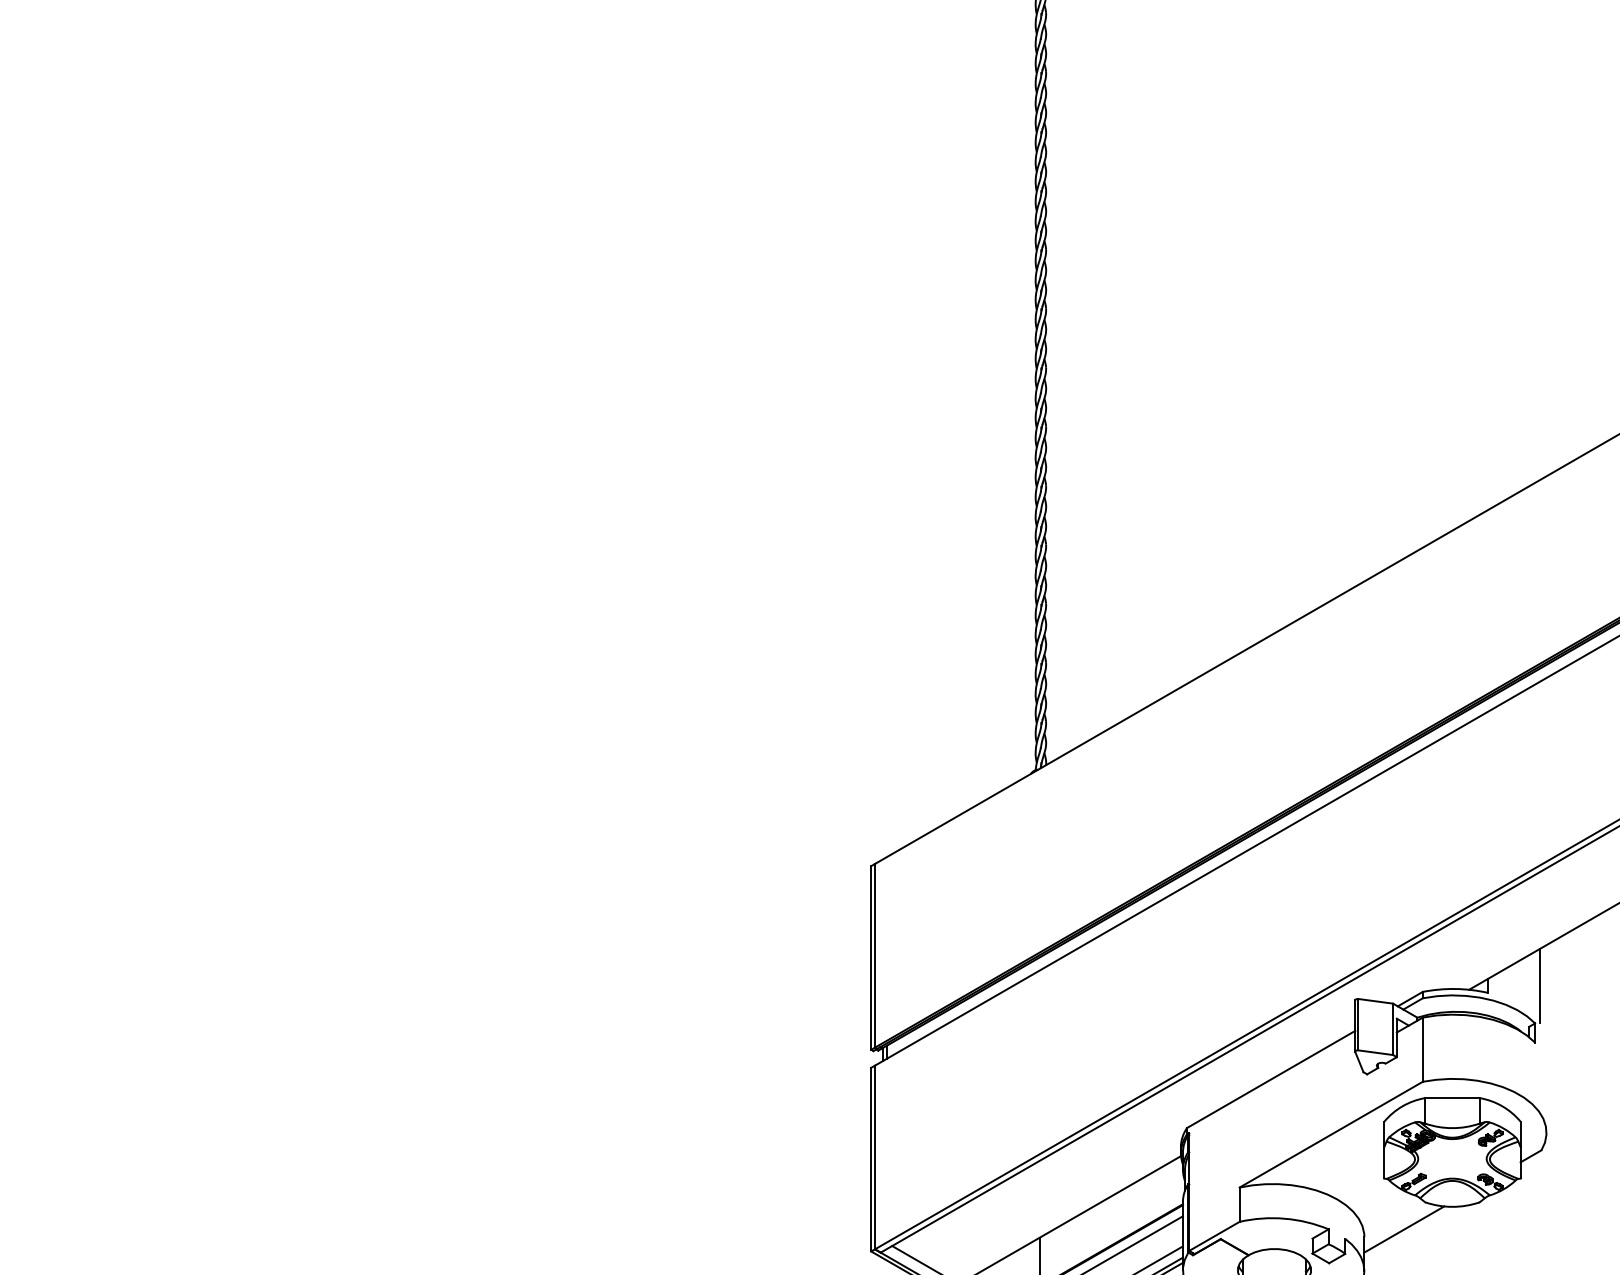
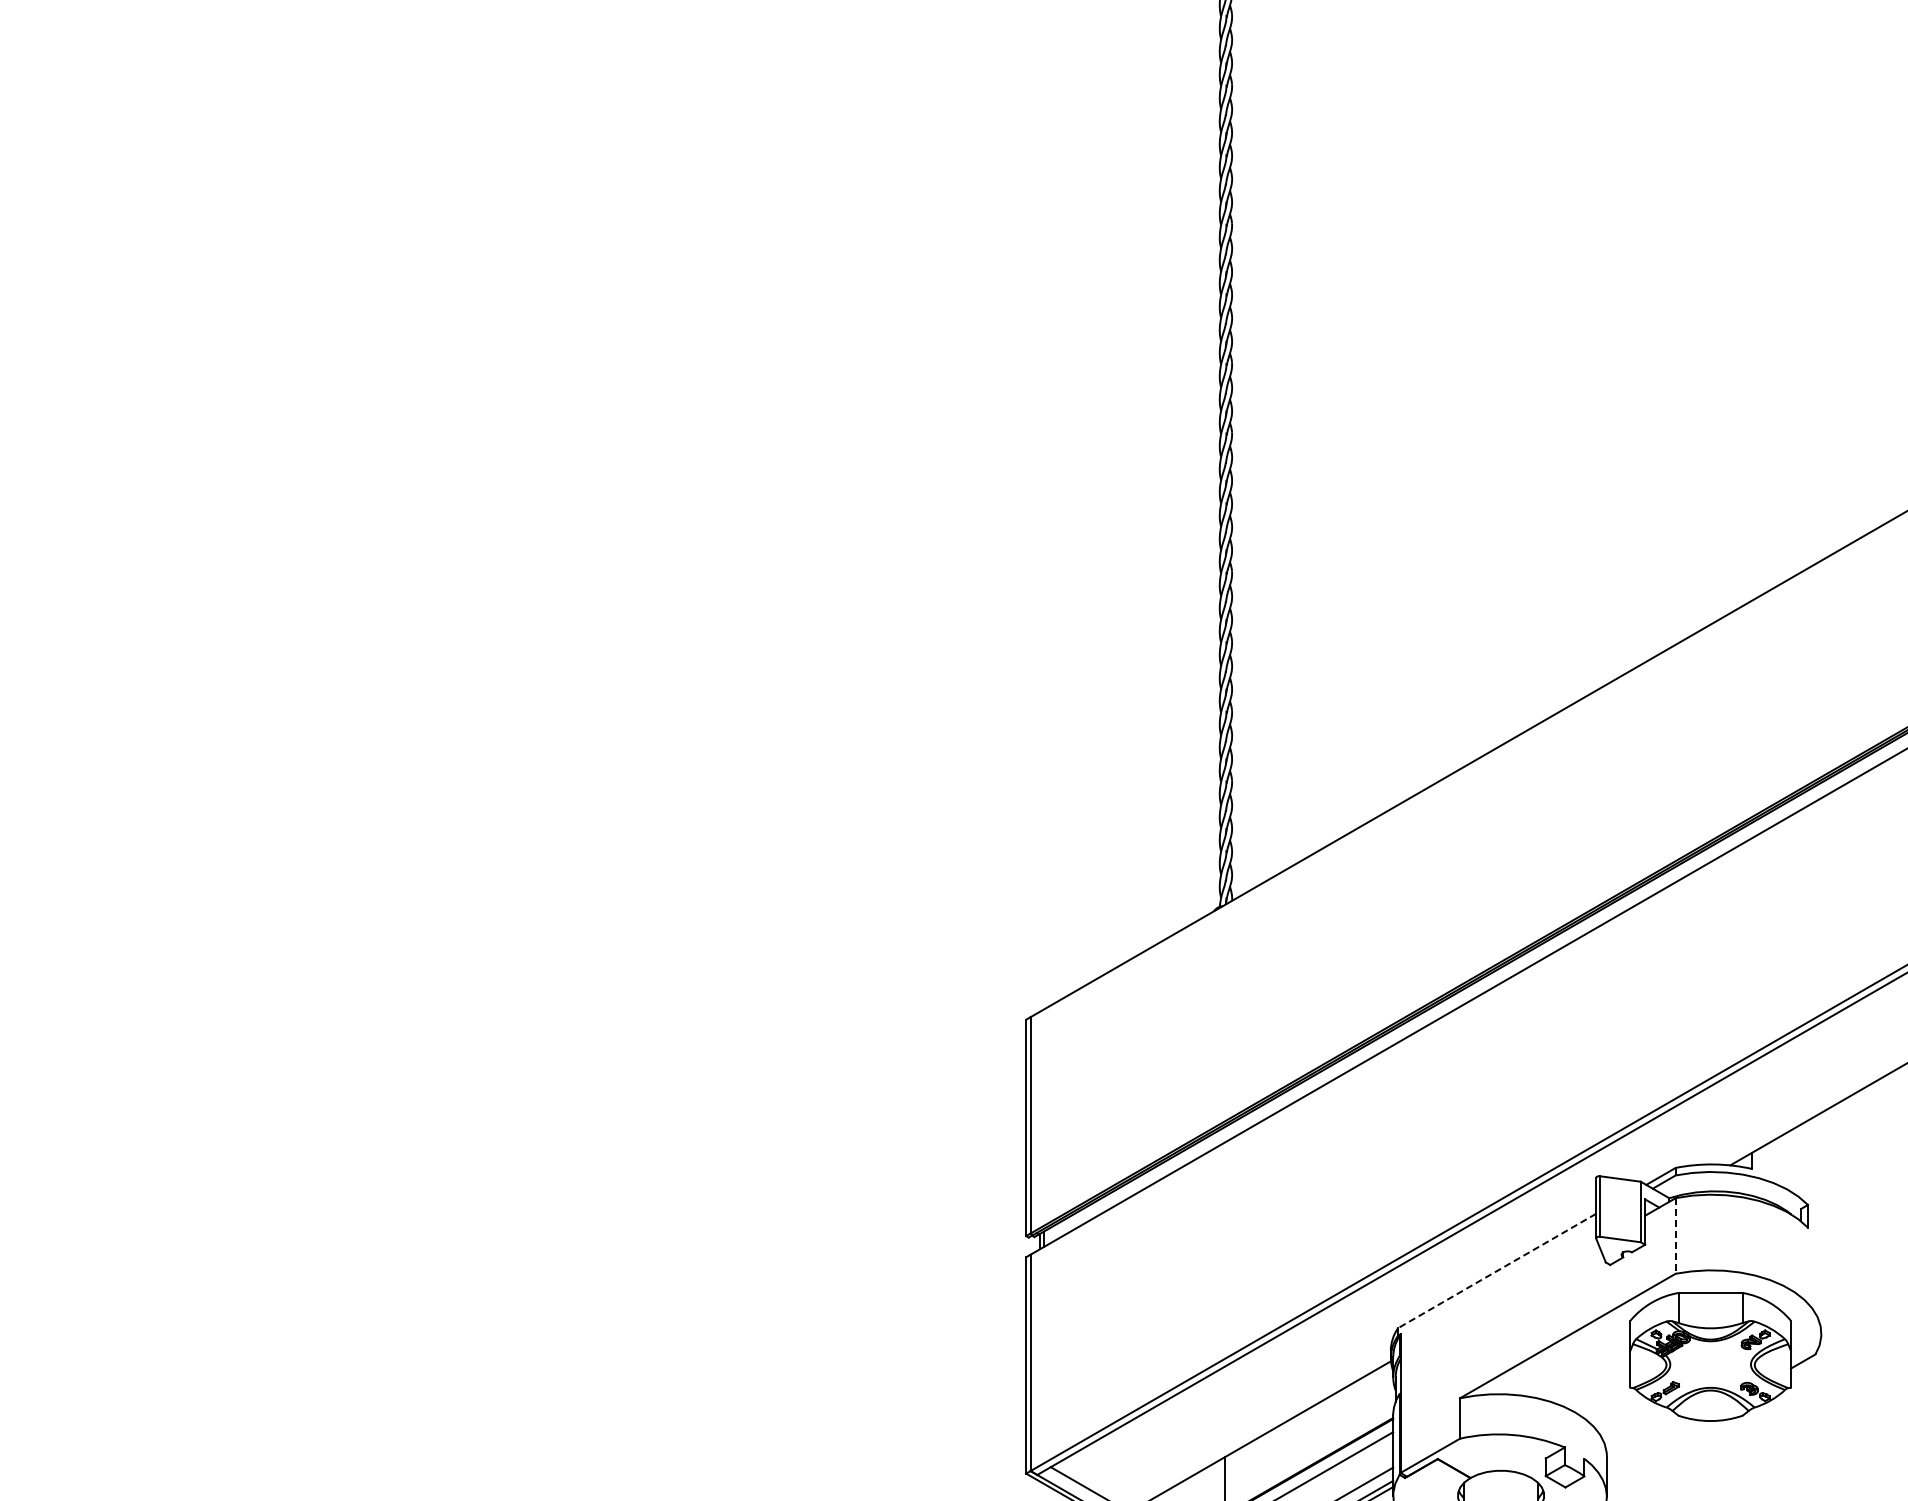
line: (1539, 985) -> (1813, 1160), removed
line: (1422, 1049) -> (1675, 1235), solid -> dashed
line: (1270, 1079) -> (1496, 1271), solid -> dashed
line: (1403, 1229) -> (1653, 1447), removed

